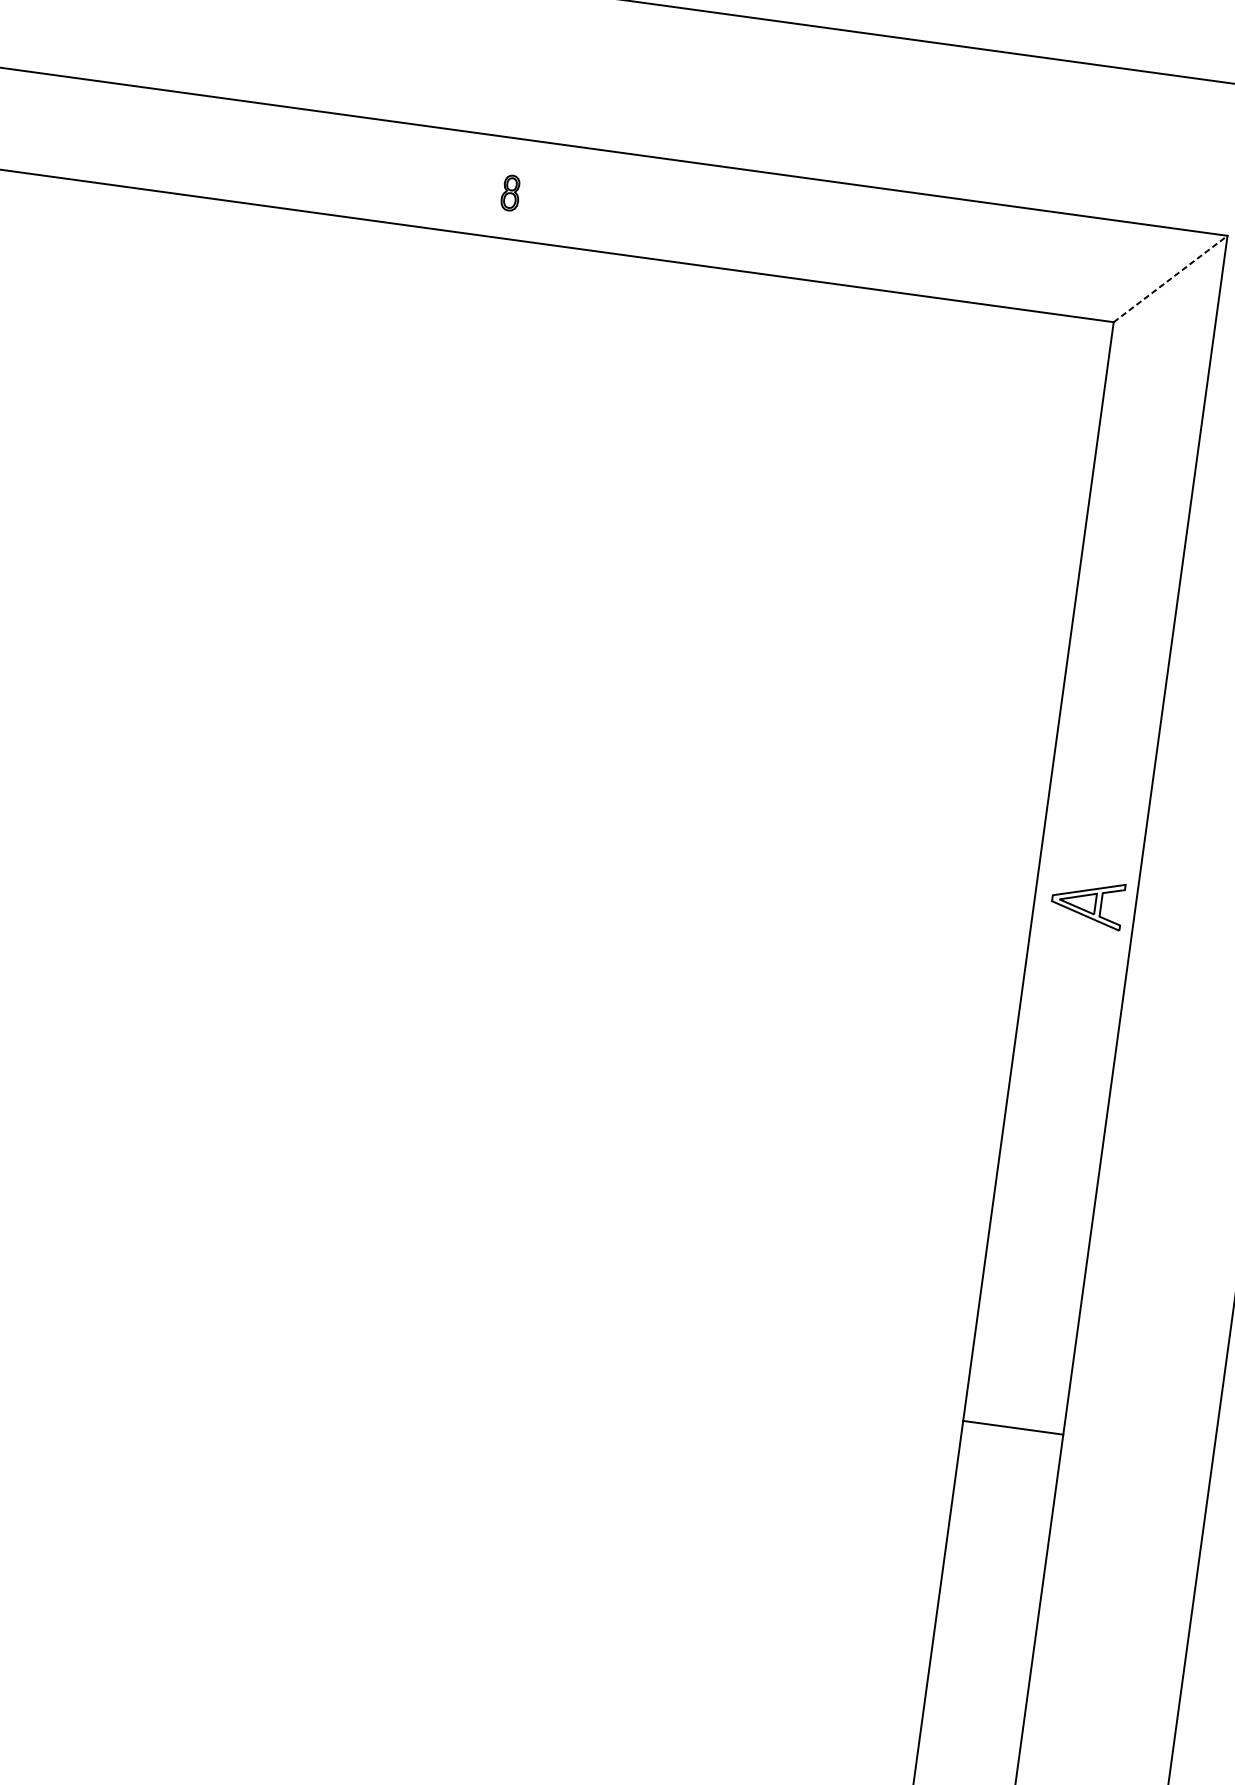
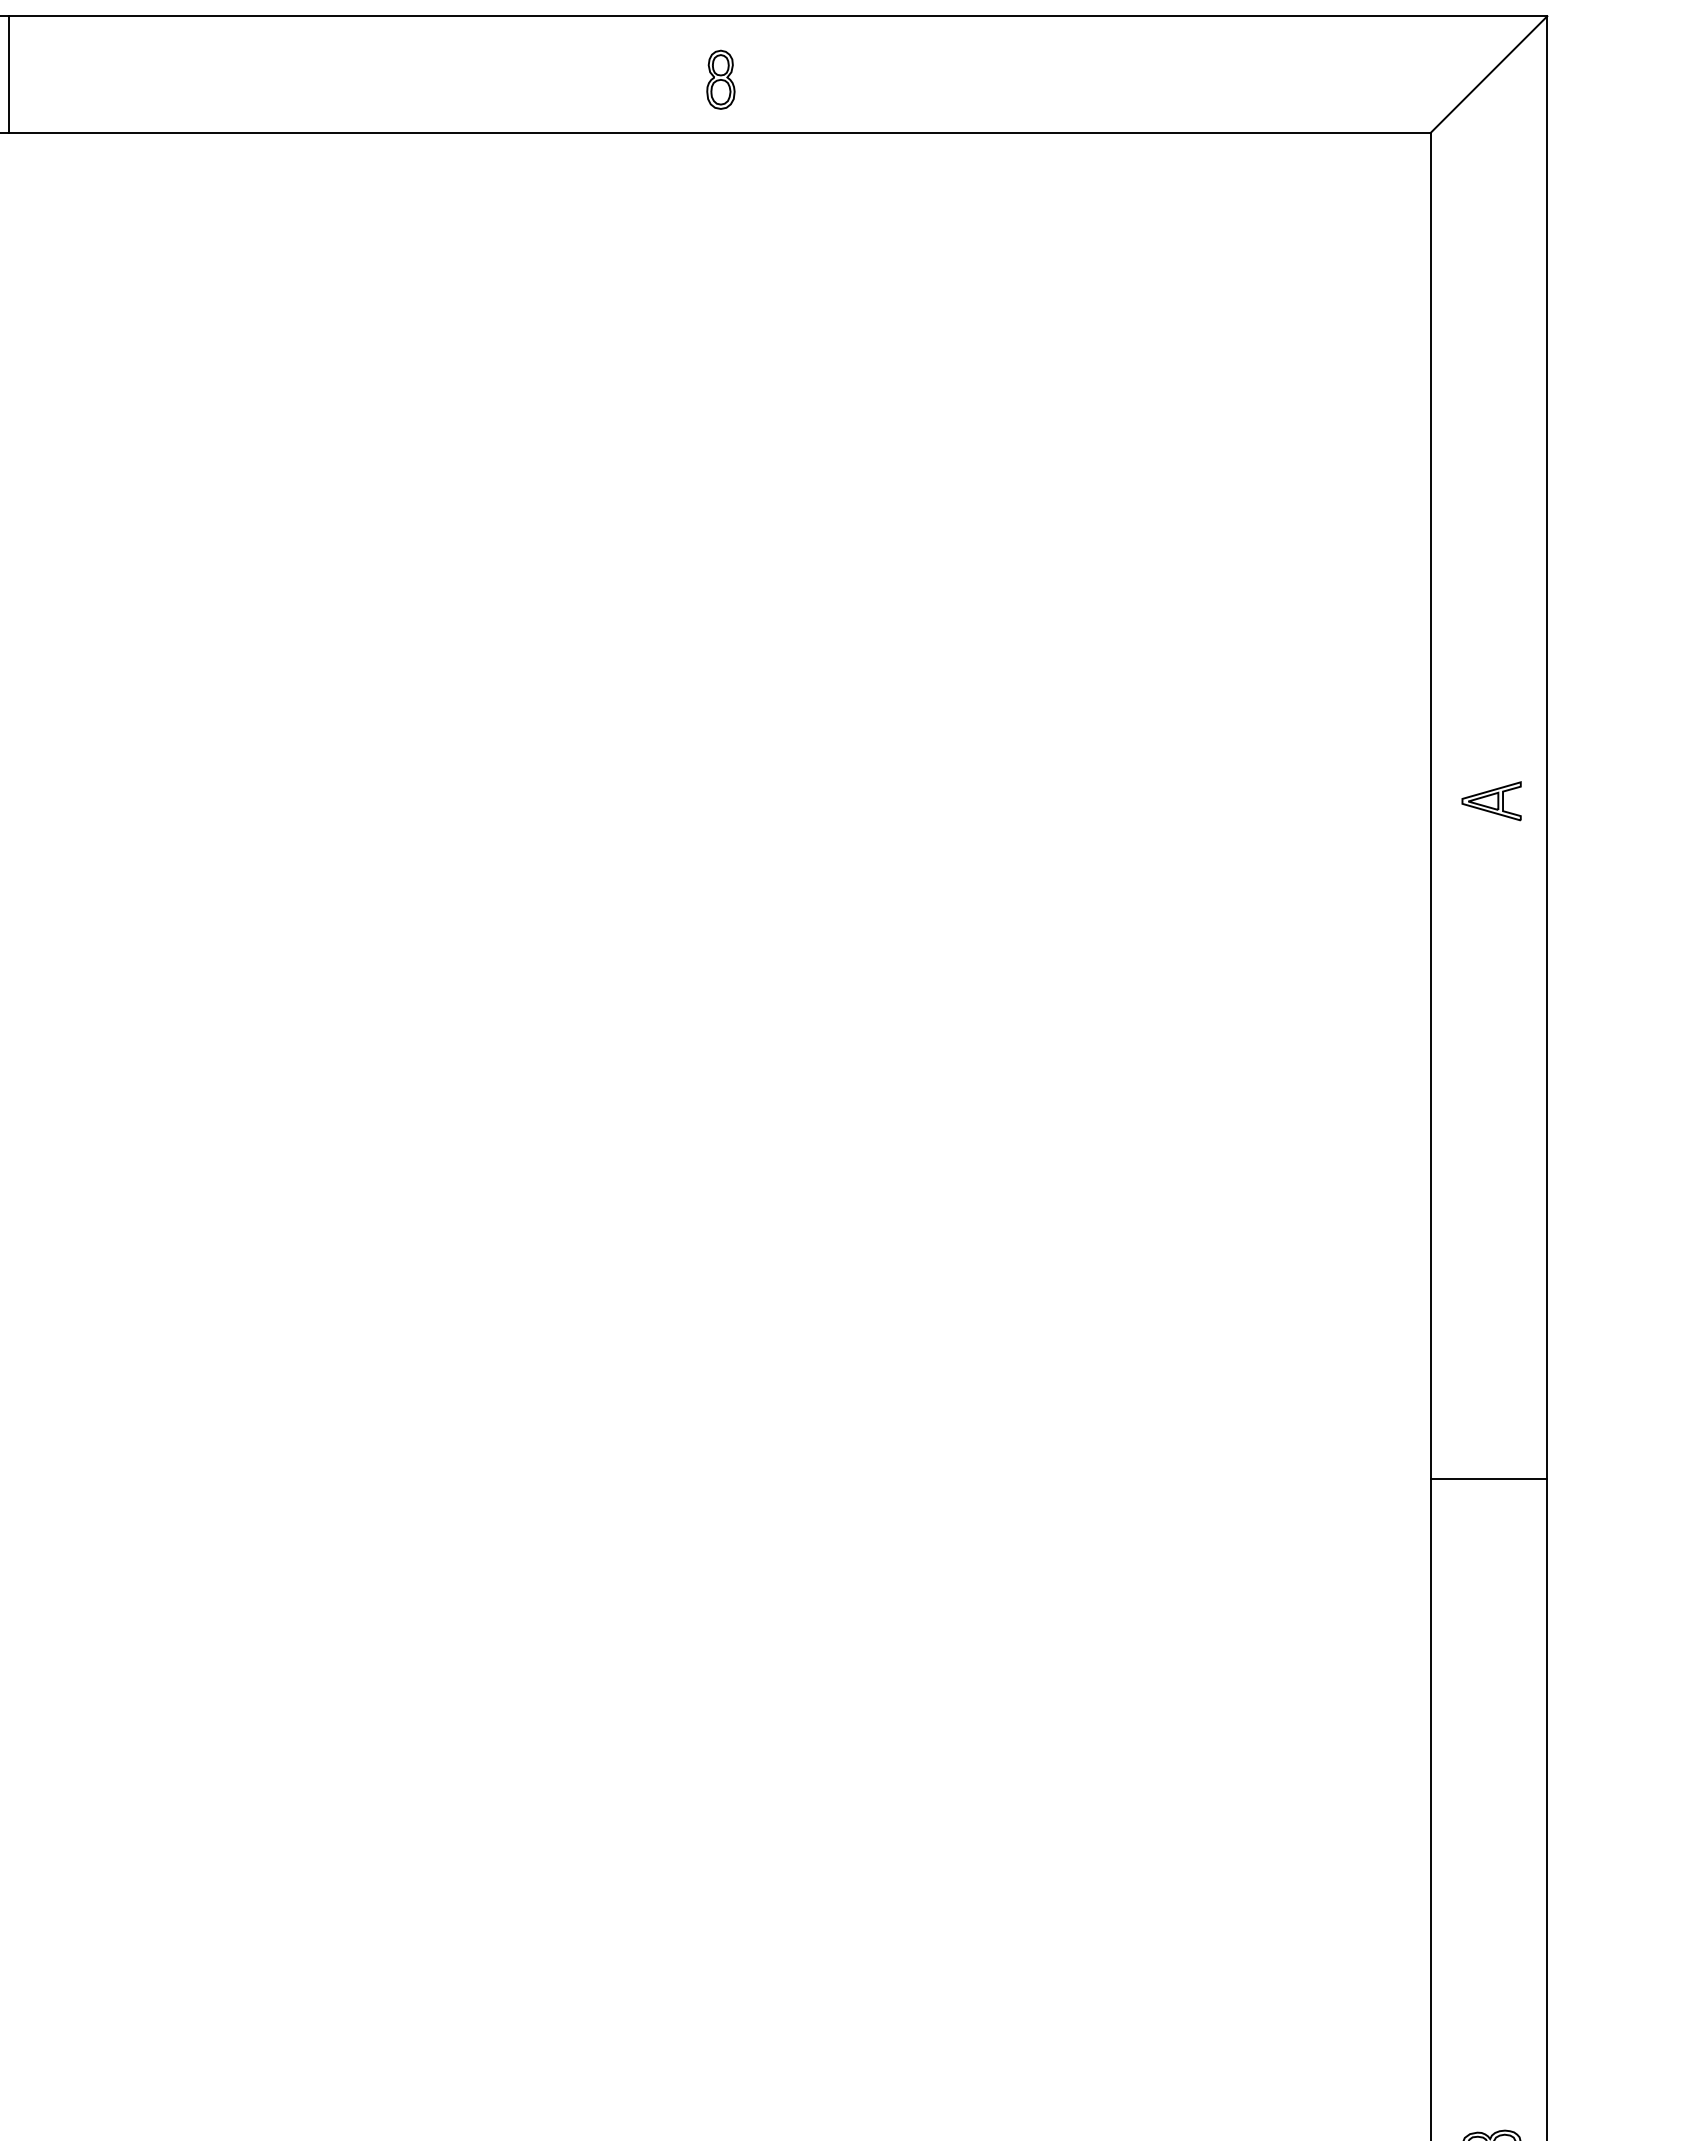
part: (510, 192) -> (720, 79), size x1.43
line: (1171, 278) -> (1489, 74), dashed -> solid
part: (1087, 903) -> (1491, 801), size x0.71
line: (1012, 1427) -> (1488, 1479), moved

